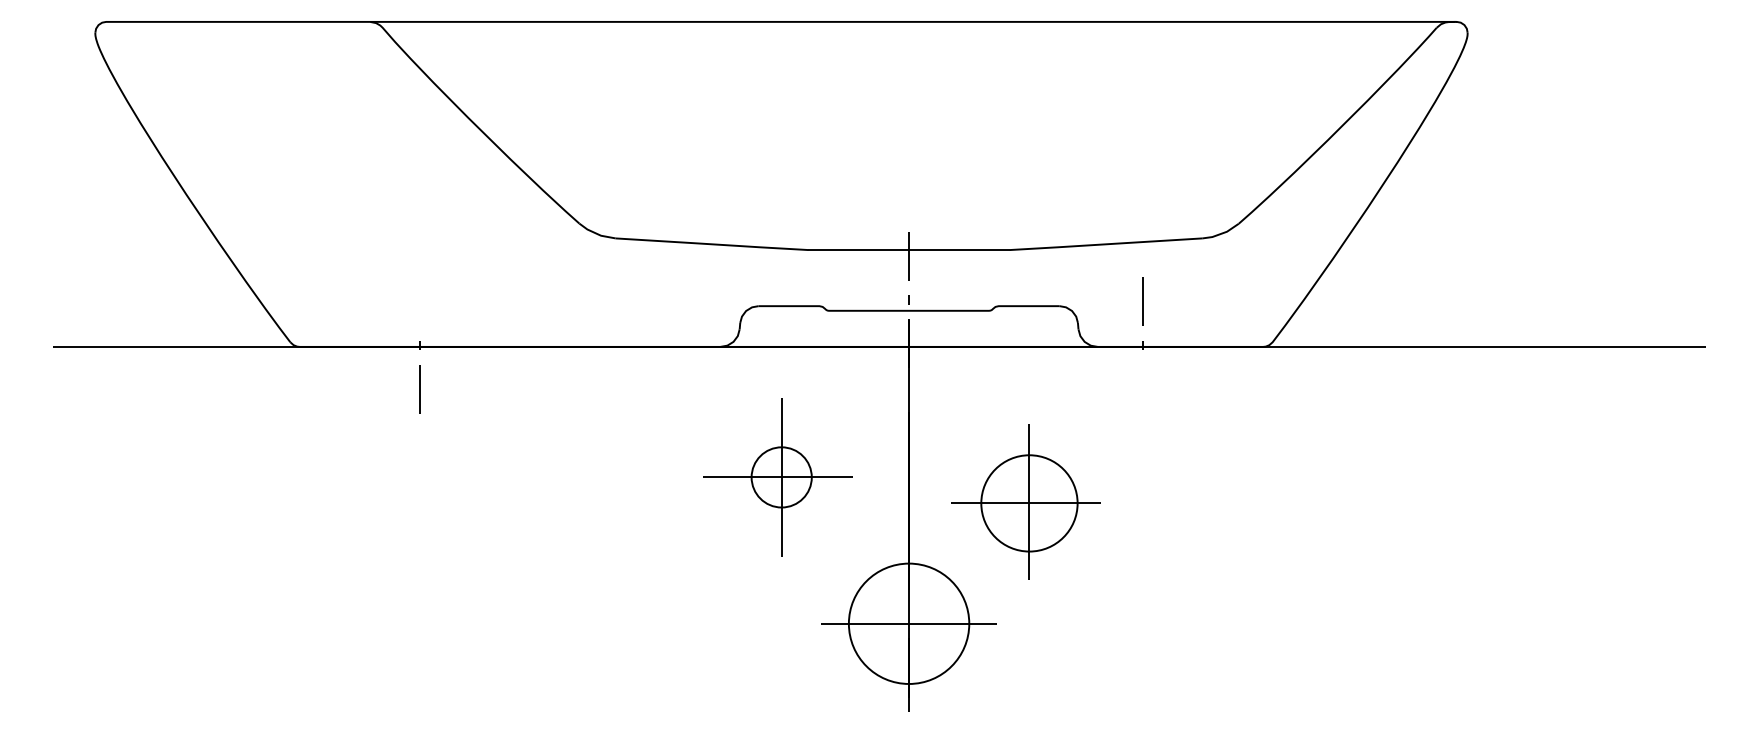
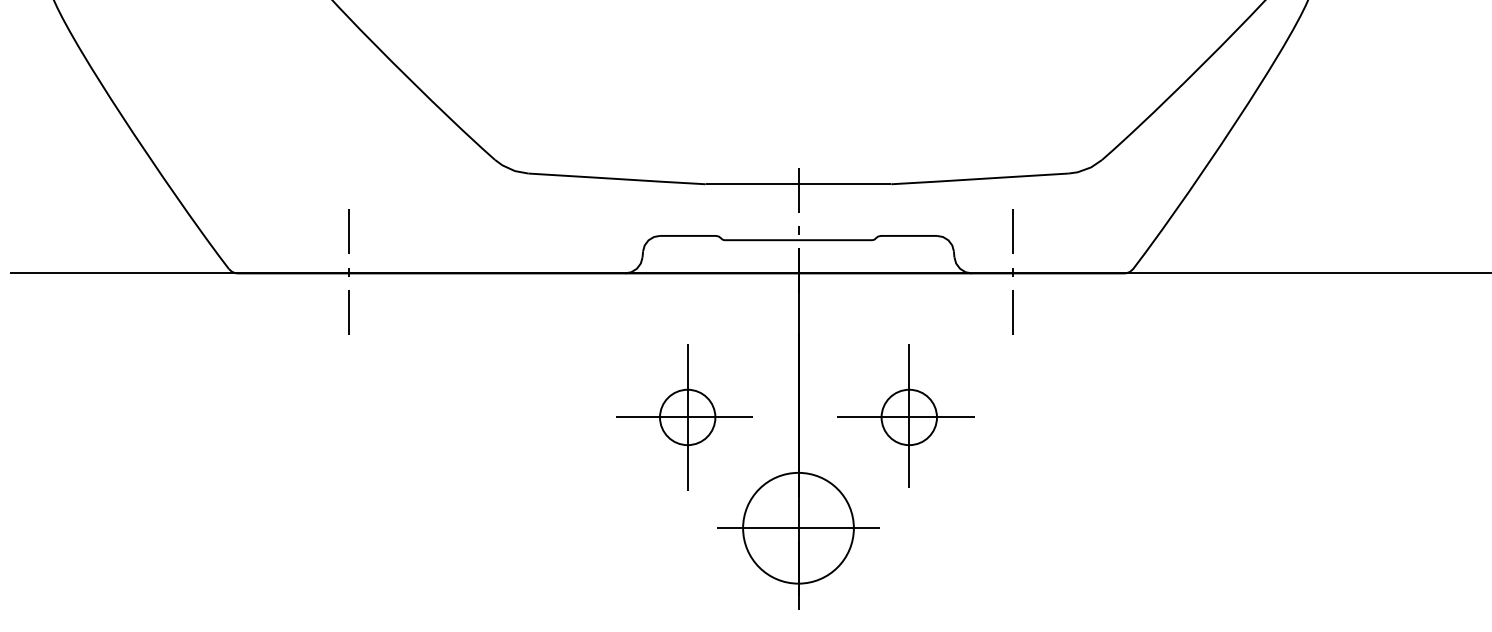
line: (419, 301) -> (347, 231), added
line: (1142, 389) -> (1013, 312), added
part: (777, 477) -> (683, 417), moved
circle: (1029, 503) -> (909, 417), size x0.62

